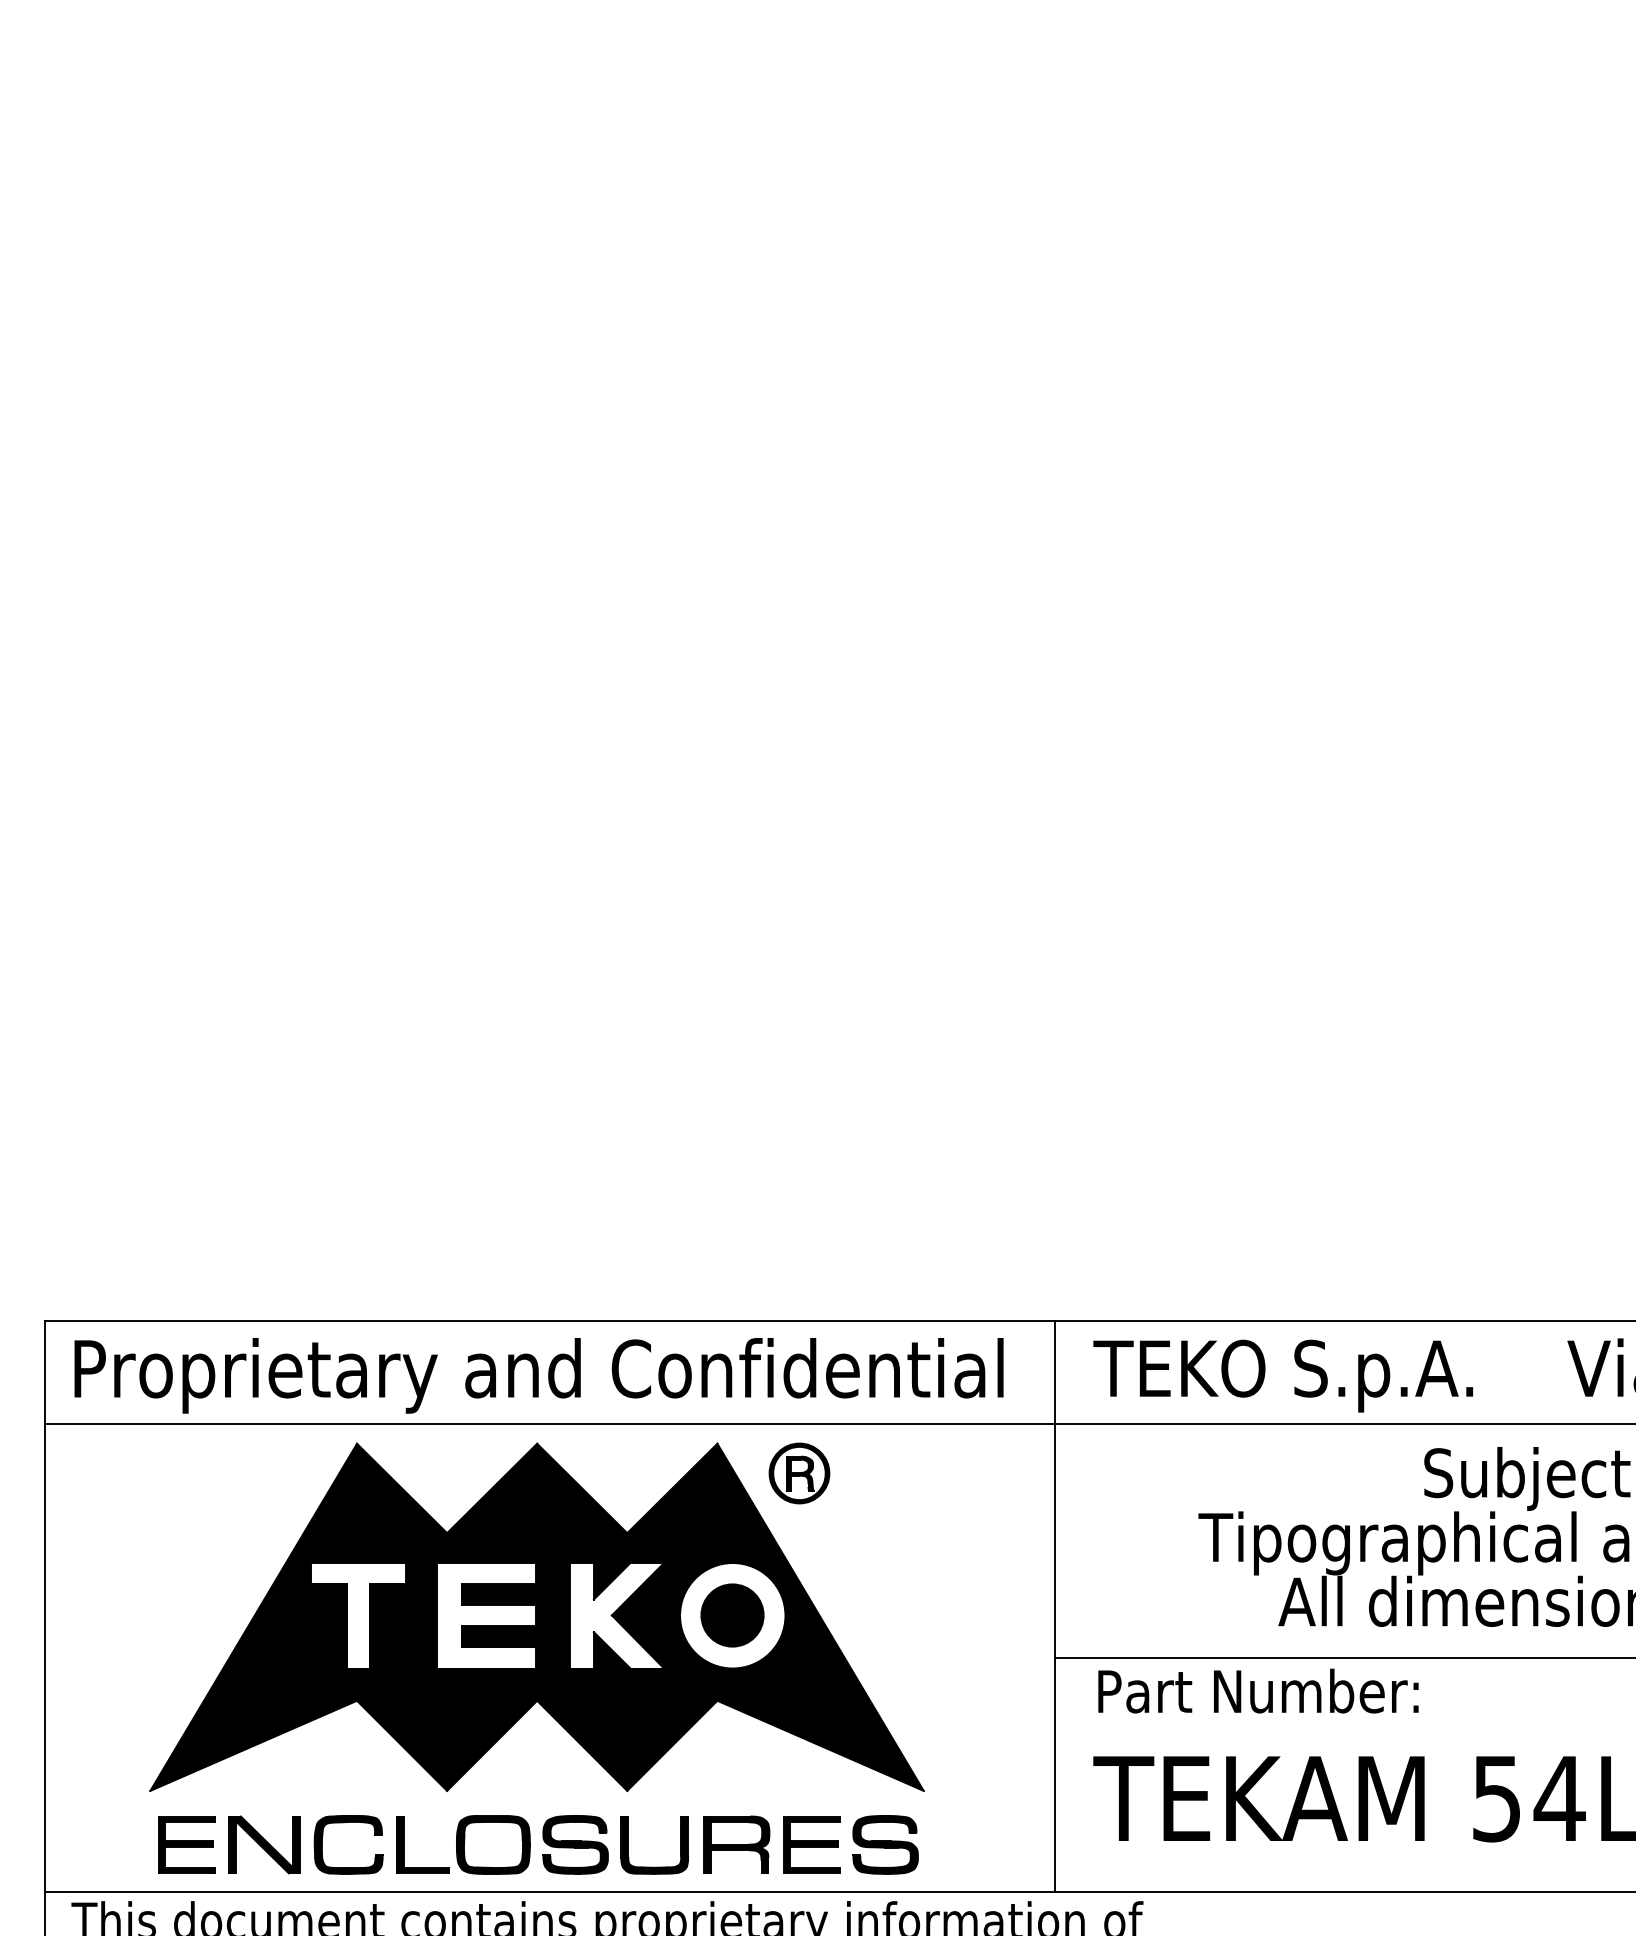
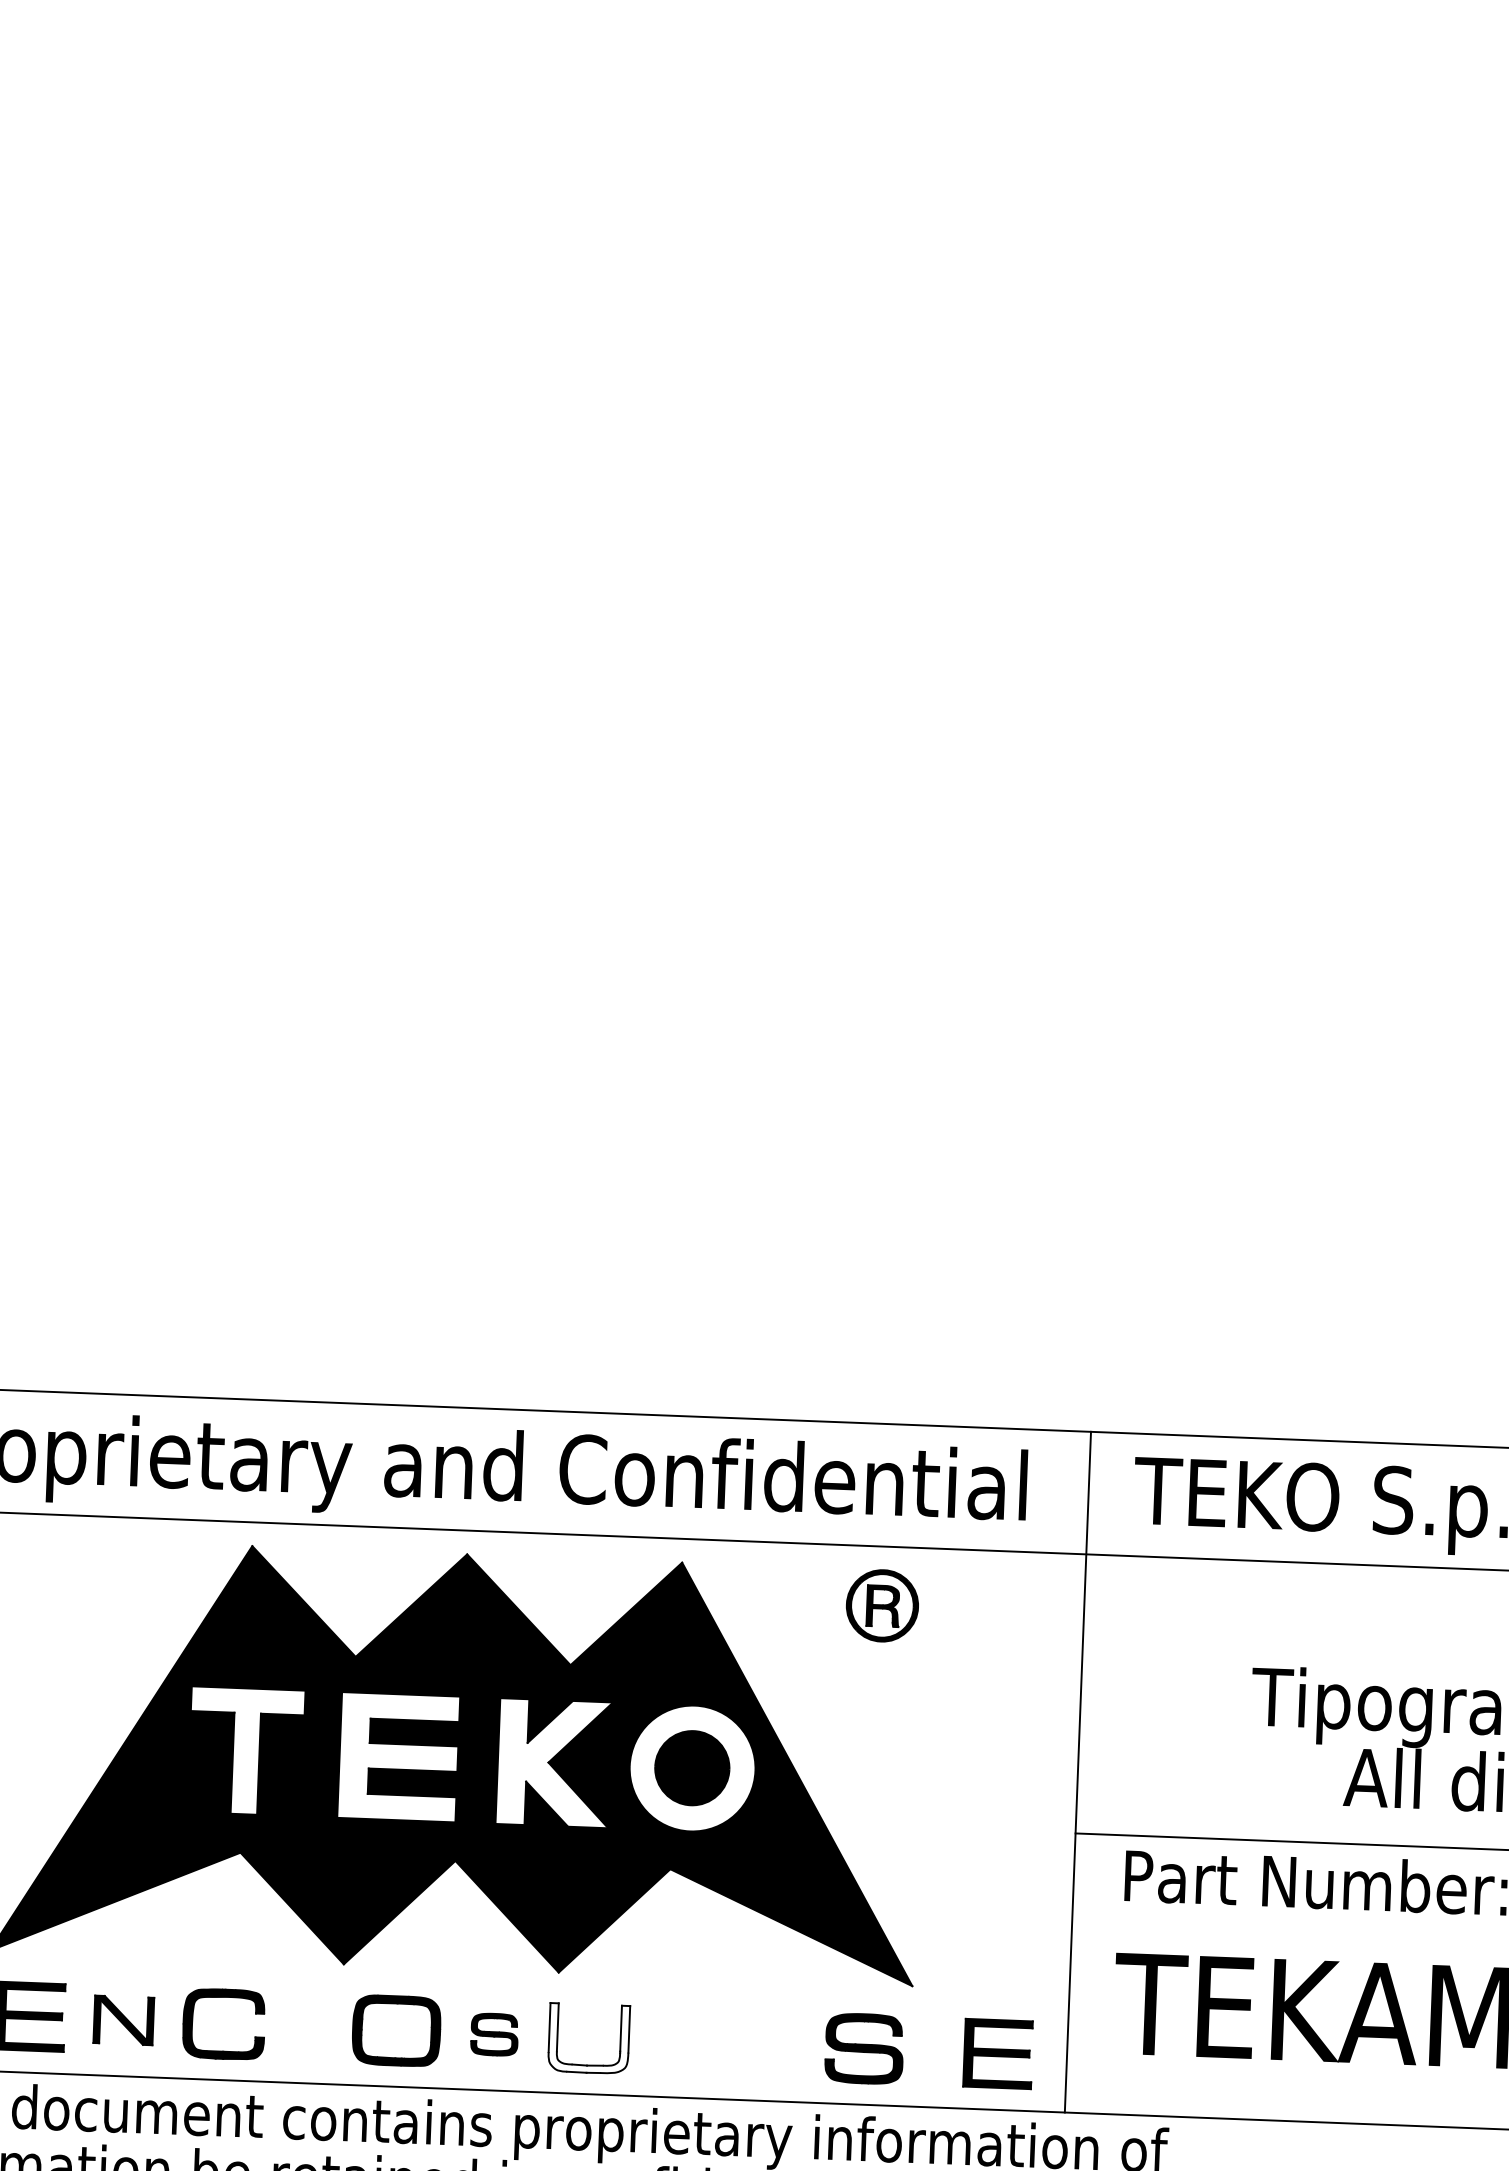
part: (799, 1473) -> (882, 1605), moved
part: (264, 1844) -> (123, 2019), size x0.7
part: (404, 1844) -> (290, 2026), removed
part: (575, 1844) -> (494, 2034), size x0.6
fill: (654, 1844) -> (588, 2037), removed
part: (736, 1844) -> (686, 2041), removed
part: (811, 1844) -> (997, 2053), moved

